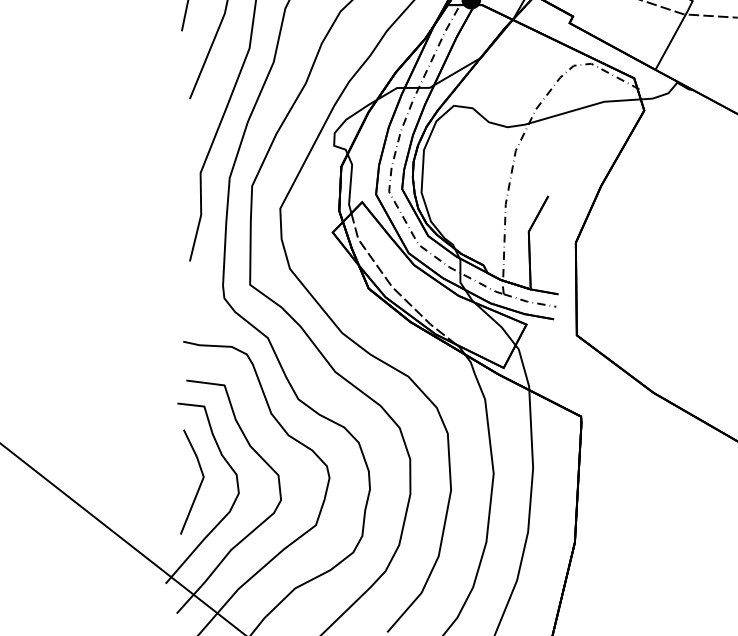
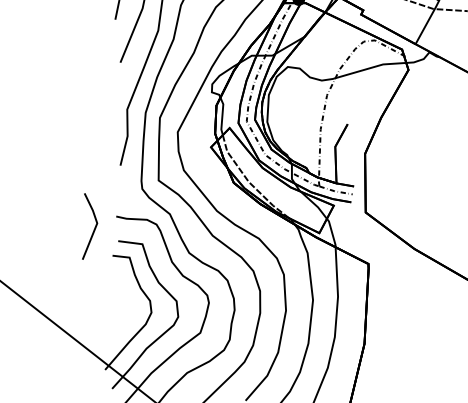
line: (199, 483) -> (94, 227), moved

